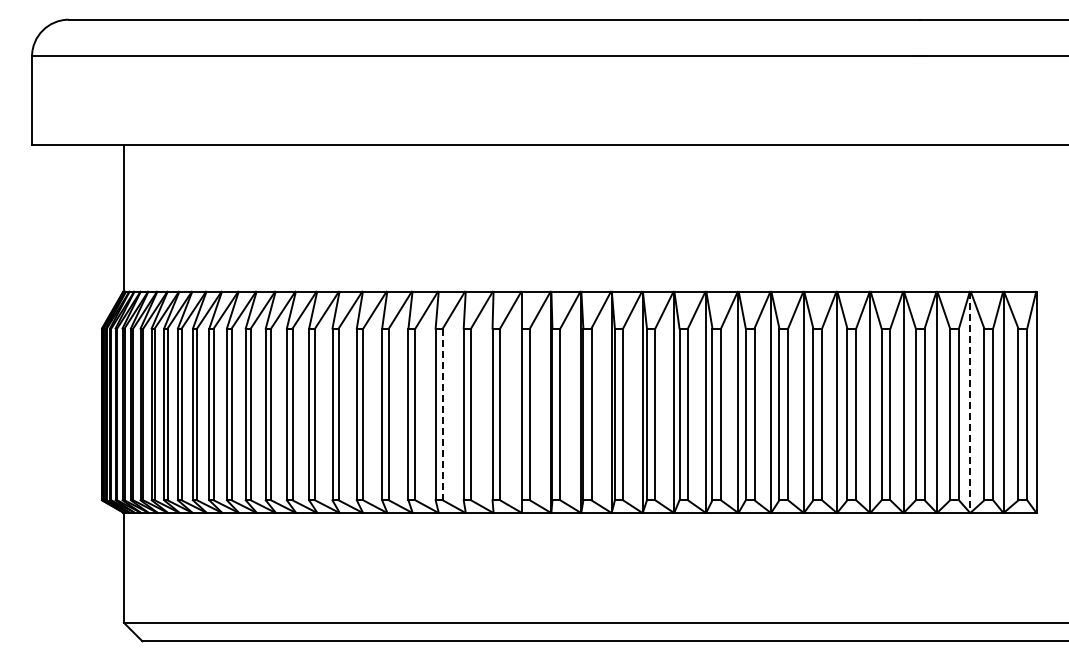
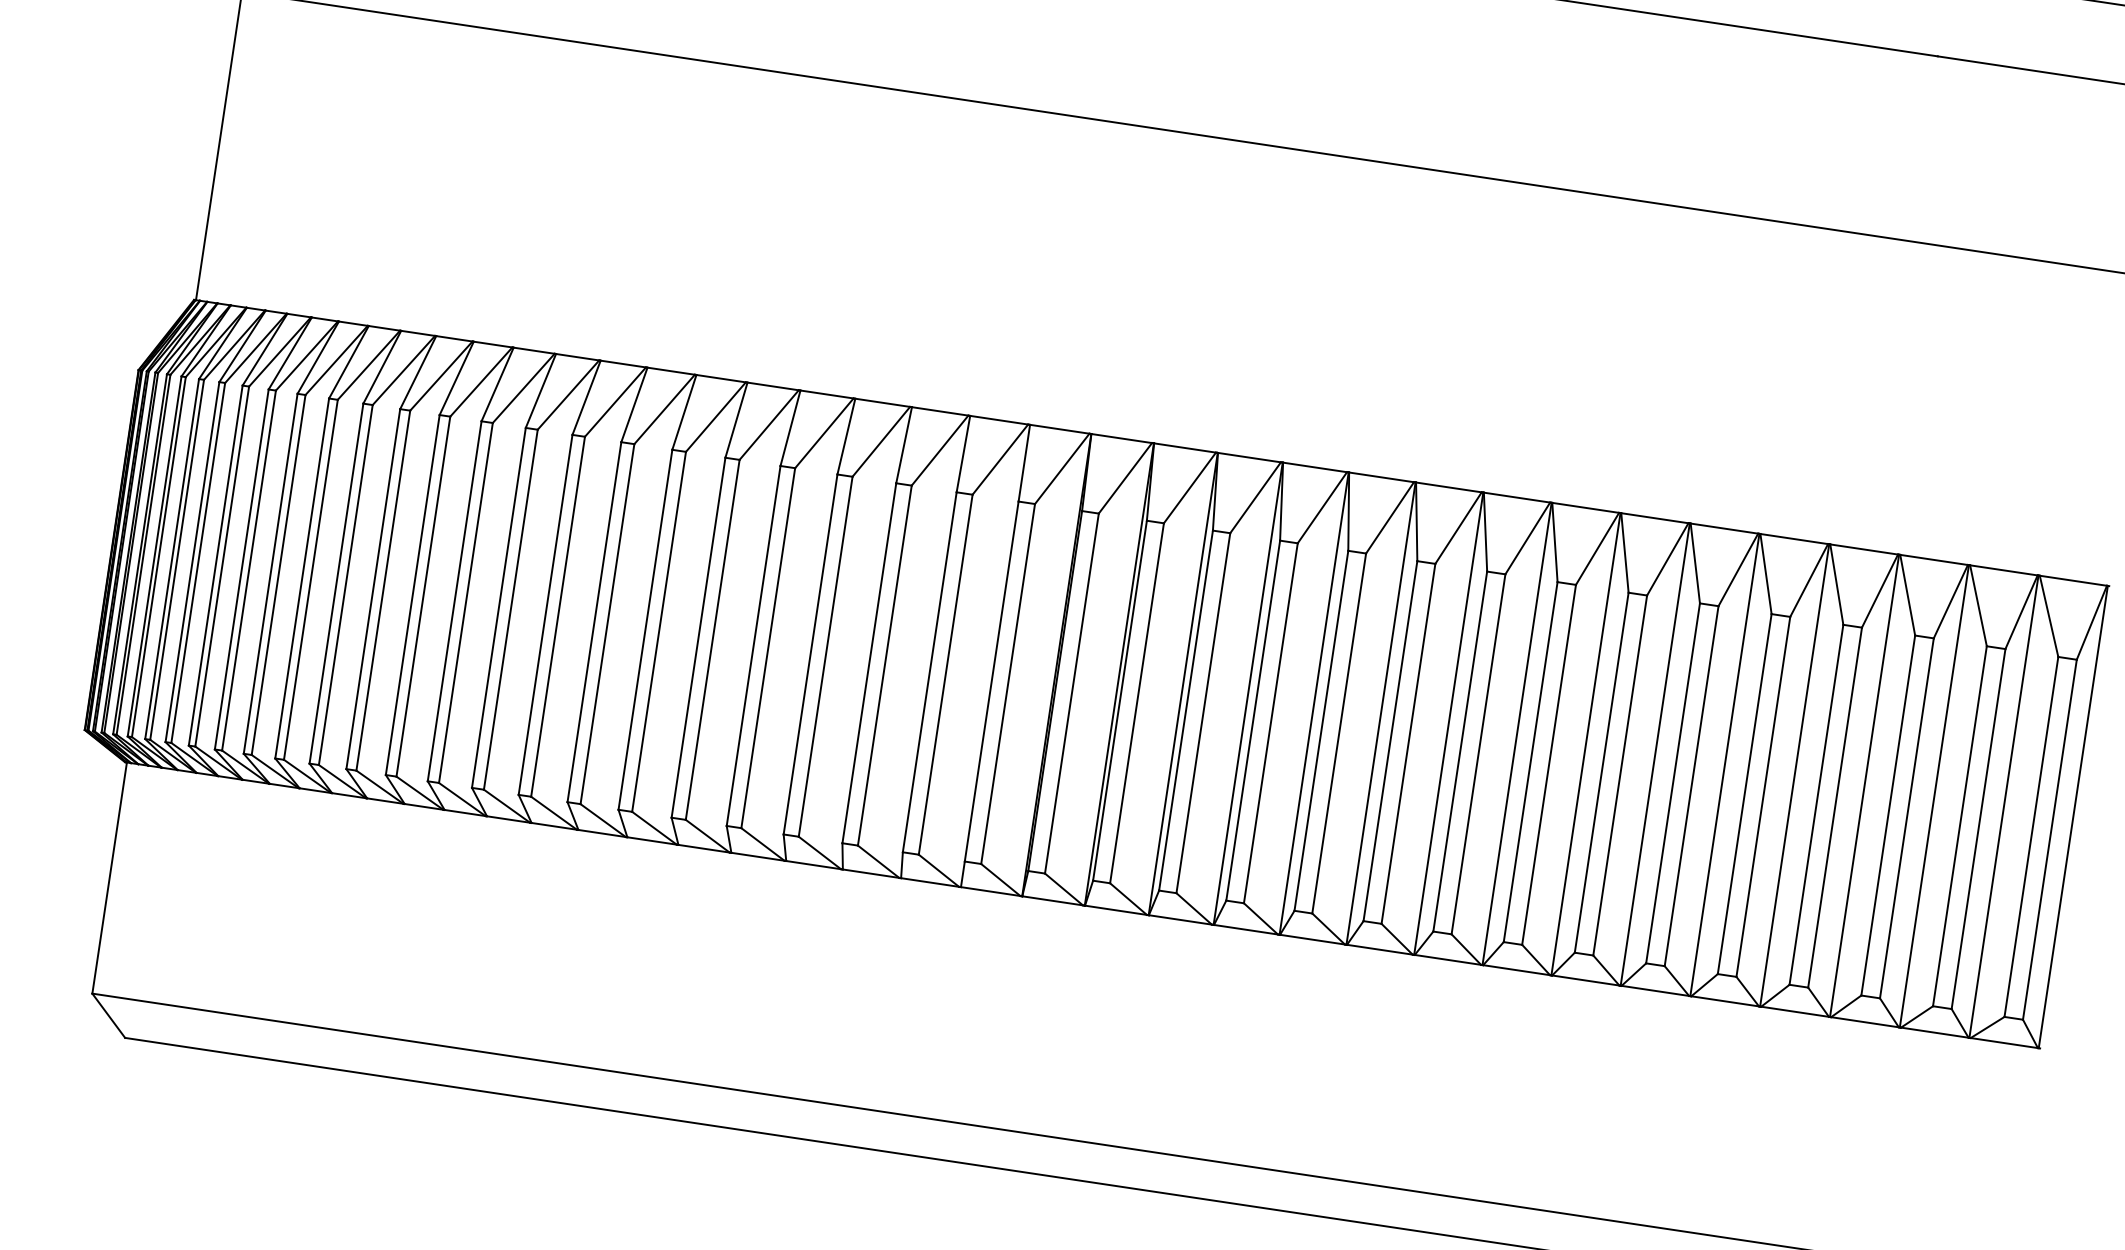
line: (970, 402) -> (1934, 796), dashed -> solid
line: (442, 414) -> (824, 656), dashed -> solid

